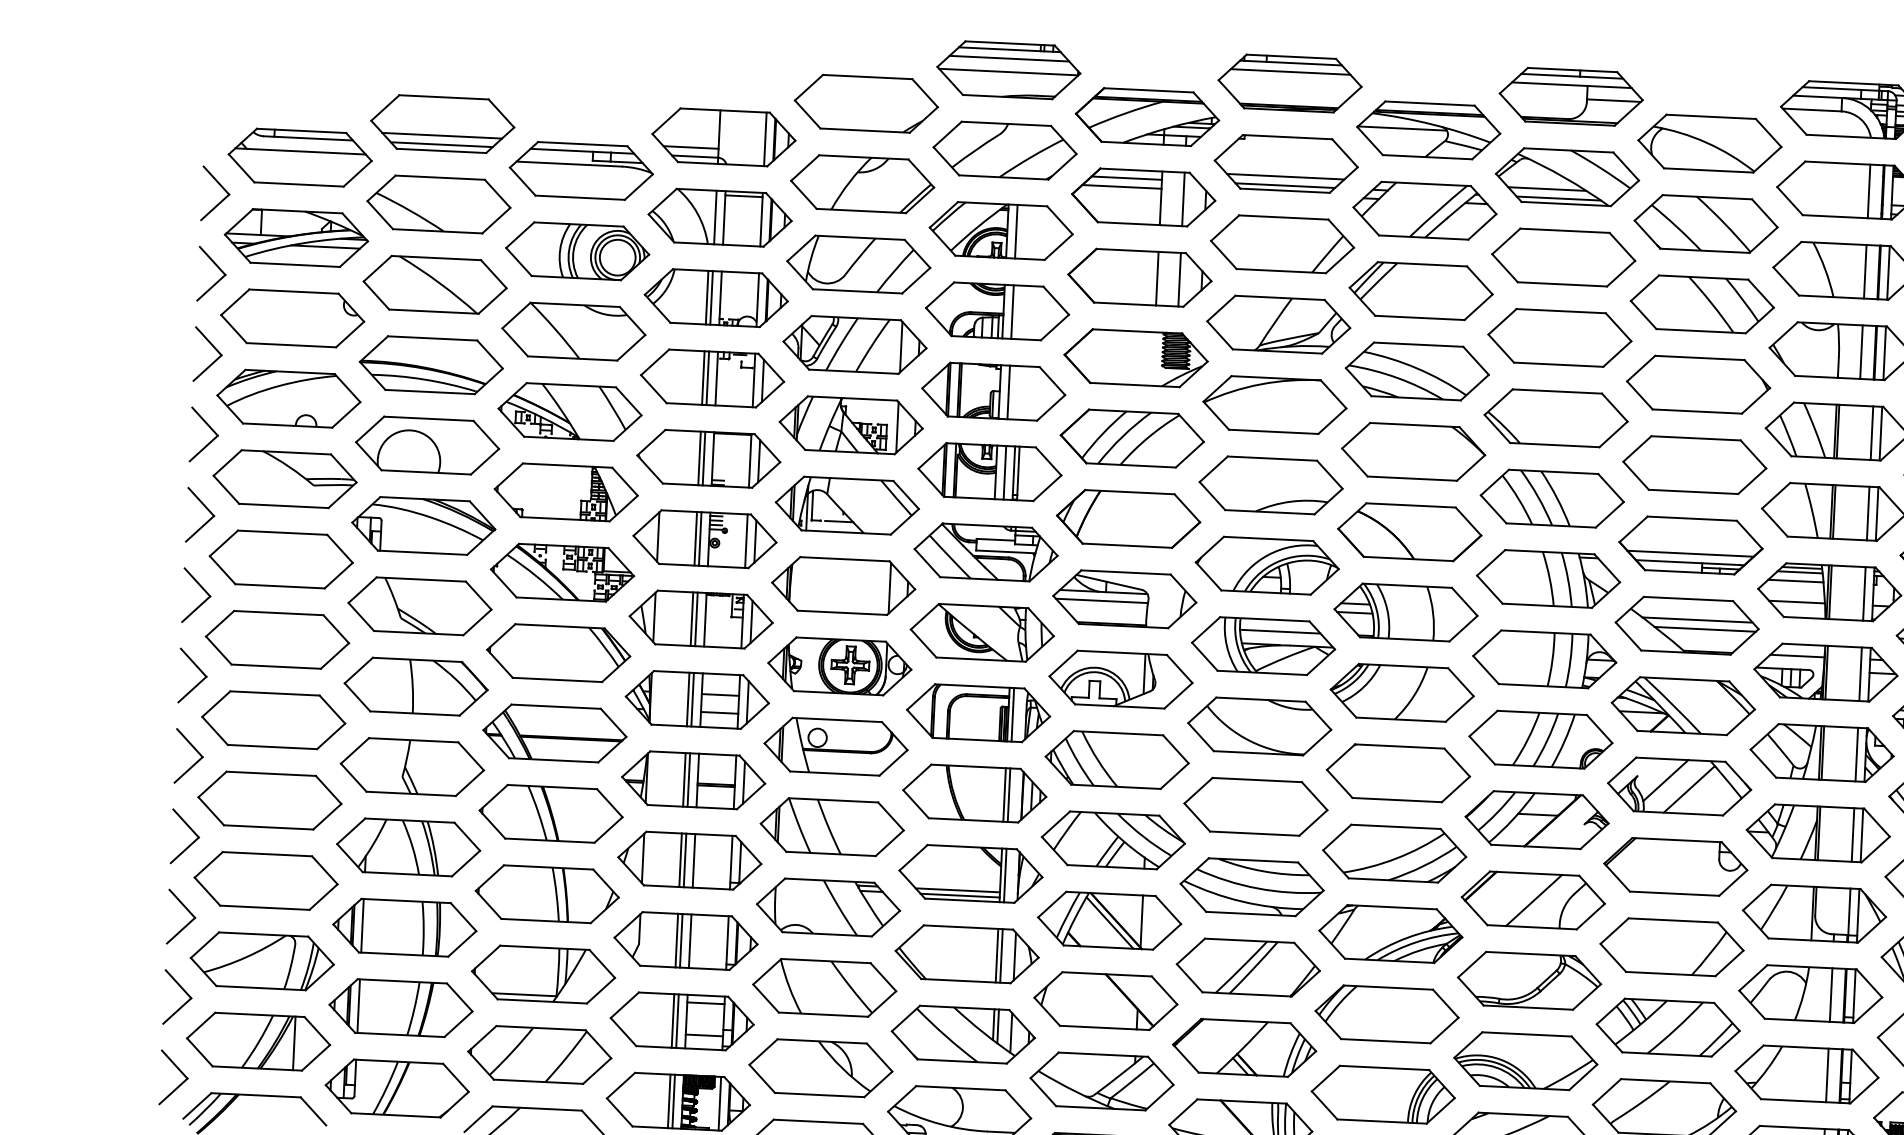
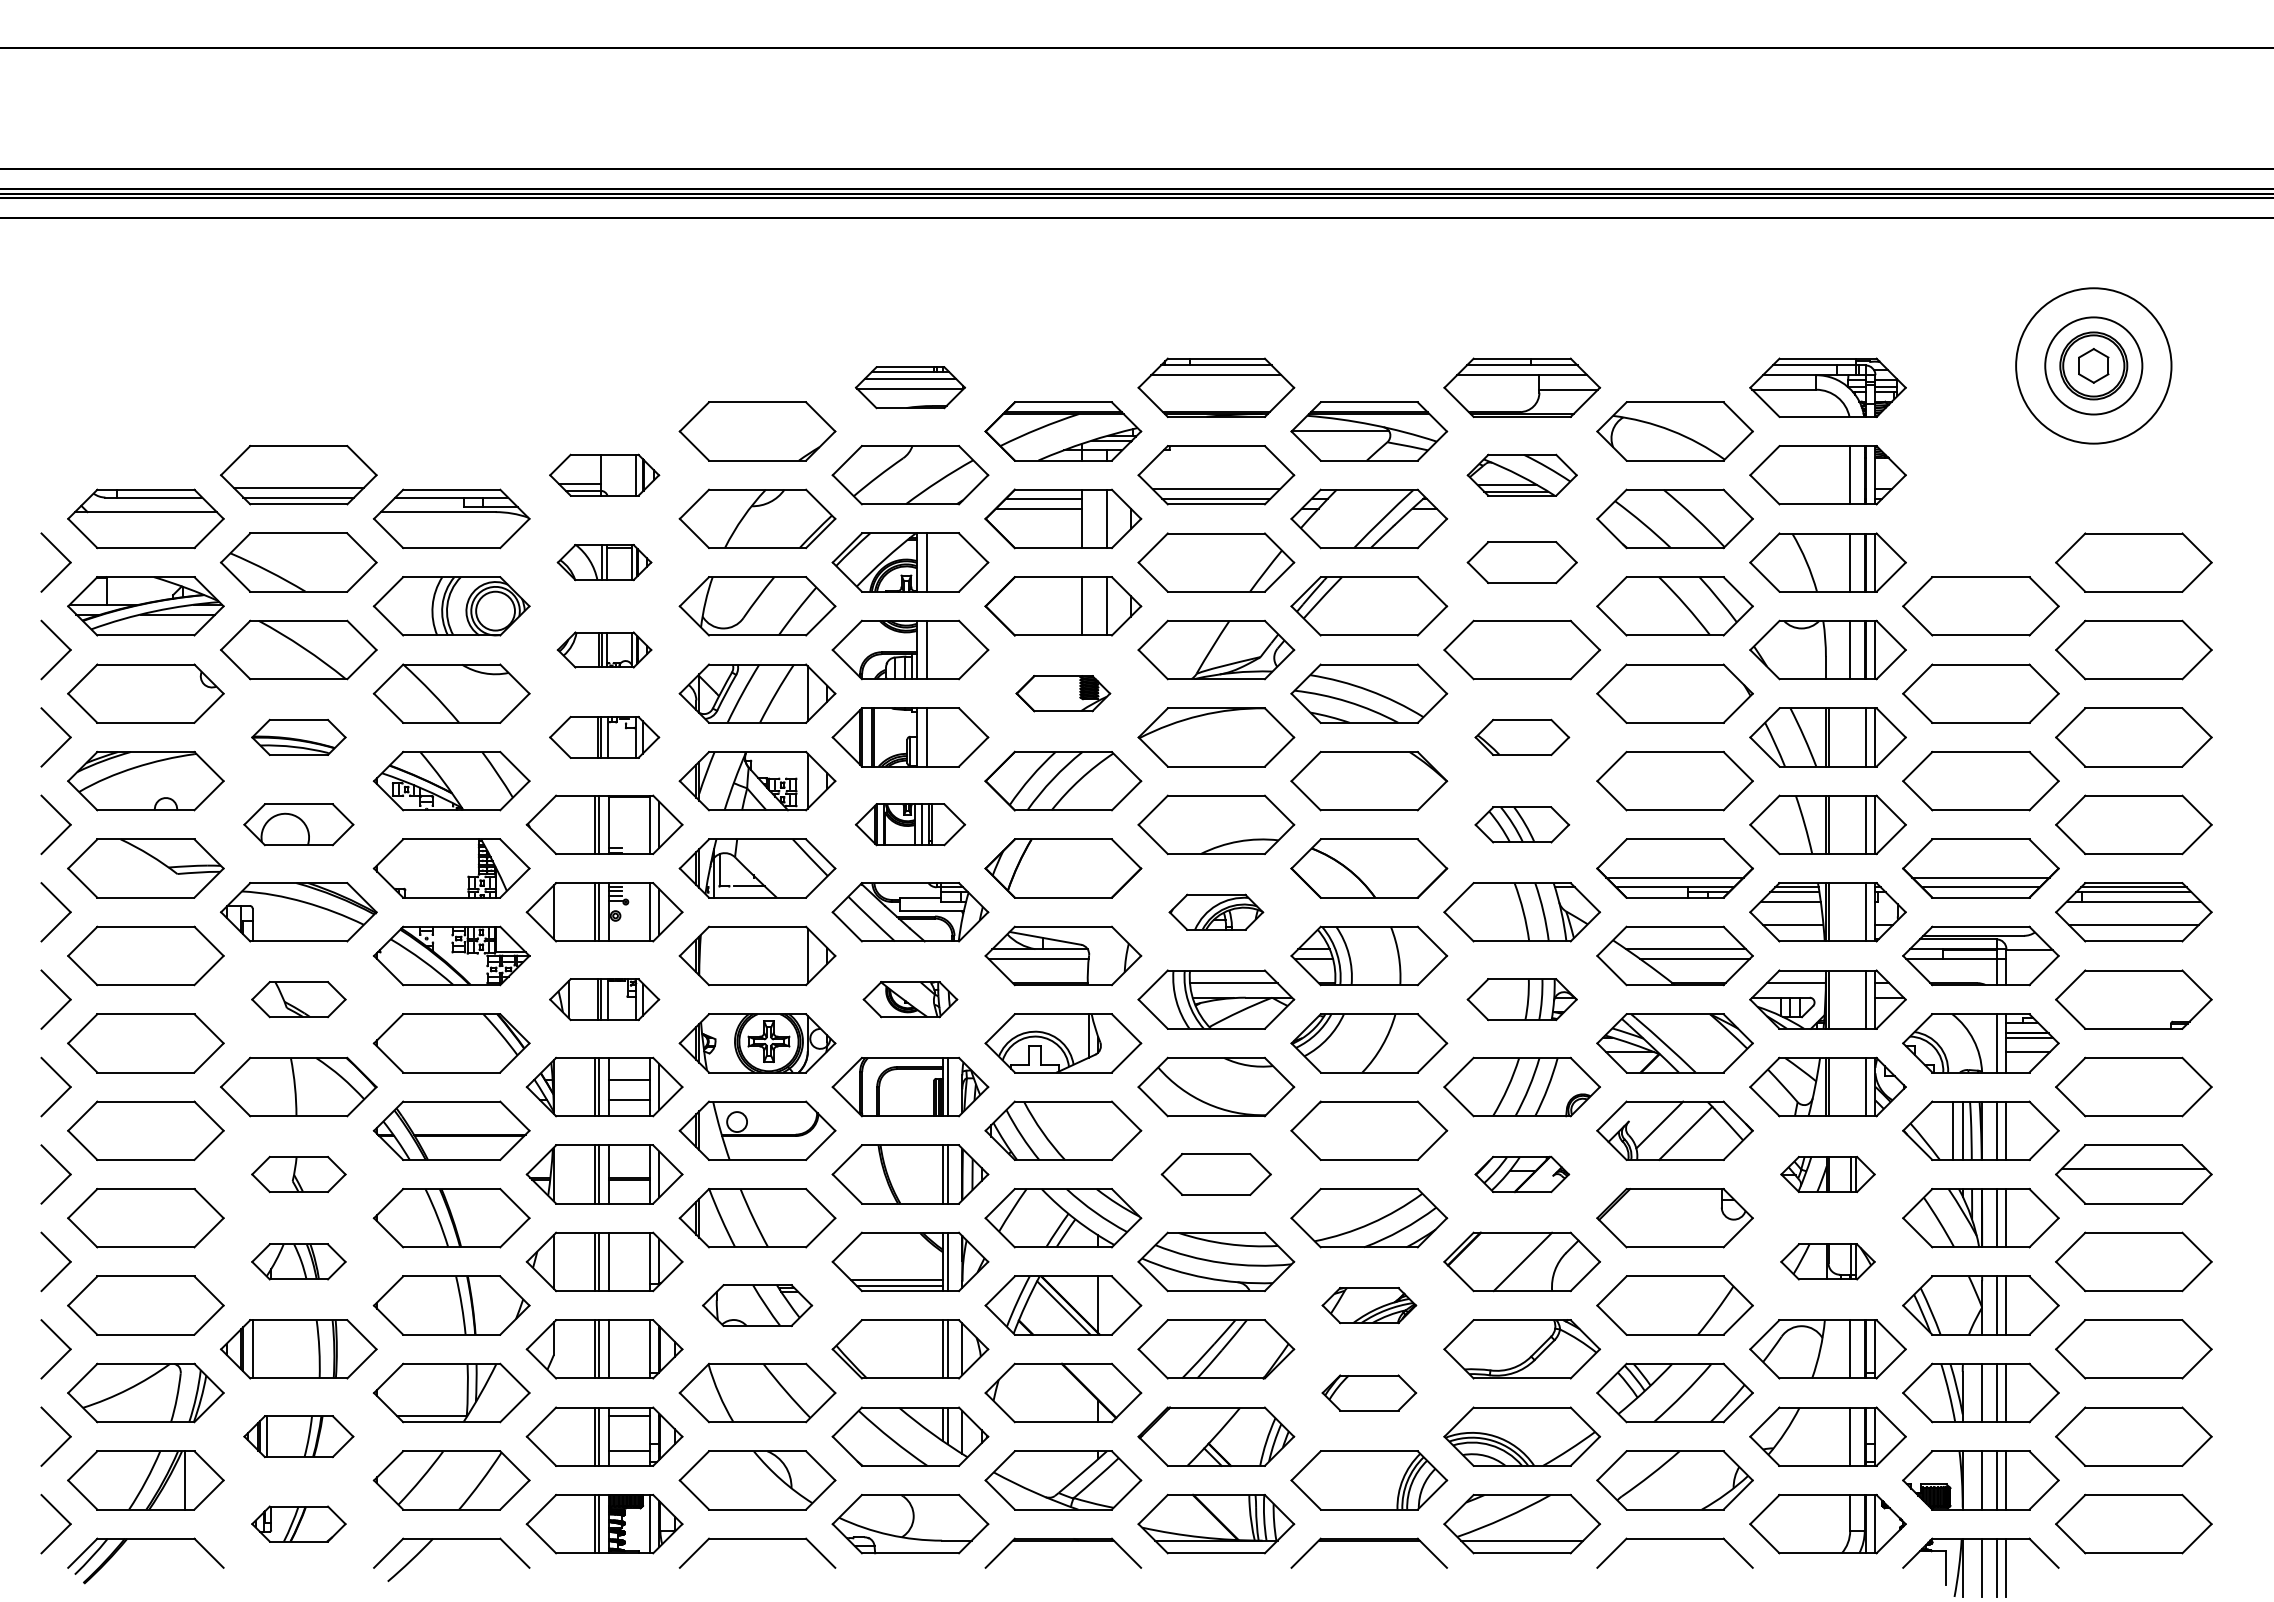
part: (1008, 70) -> (910, 387), size x0.7
part: (723, 137) -> (604, 475), size x0.7
part: (1567, 177) -> (1522, 475), size x0.7
part: (719, 217) -> (604, 562), size x0.6
part: (1563, 257) -> (1522, 562), size x0.7
part: (716, 297) -> (604, 649), size x0.6
part: (1136, 358) -> (1063, 693), size x0.6
part: (431, 365) -> (298, 737), size x0.6
part: (712, 378) -> (604, 737), size x0.7
part: (1556, 418) -> (1522, 737), size x0.6
part: (427, 445) -> (298, 824), size x0.7
part: (989, 471) -> (910, 824), size x0.7
part: (1552, 498) -> (1522, 824), size x0.6
part: (1267, 565) -> (1216, 912), size x0.6
part: (419, 606) -> (298, 999), size x0.6
part: (701, 619) -> (604, 999), size x0.7
part: (982, 632) -> (910, 999), size x0.6
part: (1545, 659) -> (1522, 999), size x0.7
part: (412, 767) -> (298, 1174), size x0.6
part: (1256, 806) -> (1216, 1174), size x0.7
part: (1537, 820) -> (1522, 1174), size x0.6
part: (1817, 833) -> (1827, 1174), size x0.6
part: (408, 847) -> (298, 1261), size x0.6
part: (828, 907) -> (757, 1305), size x0.7
part: (1814, 913) -> (1827, 1261), size x0.6
part: (1391, 933) -> (1369, 1305), size x0.6
part: (400, 1007) -> (298, 1436), size x0.7
part: (1387, 1013) -> (1369, 1392), size x0.6
part: (396, 1087) -> (298, 1523), size x0.6

